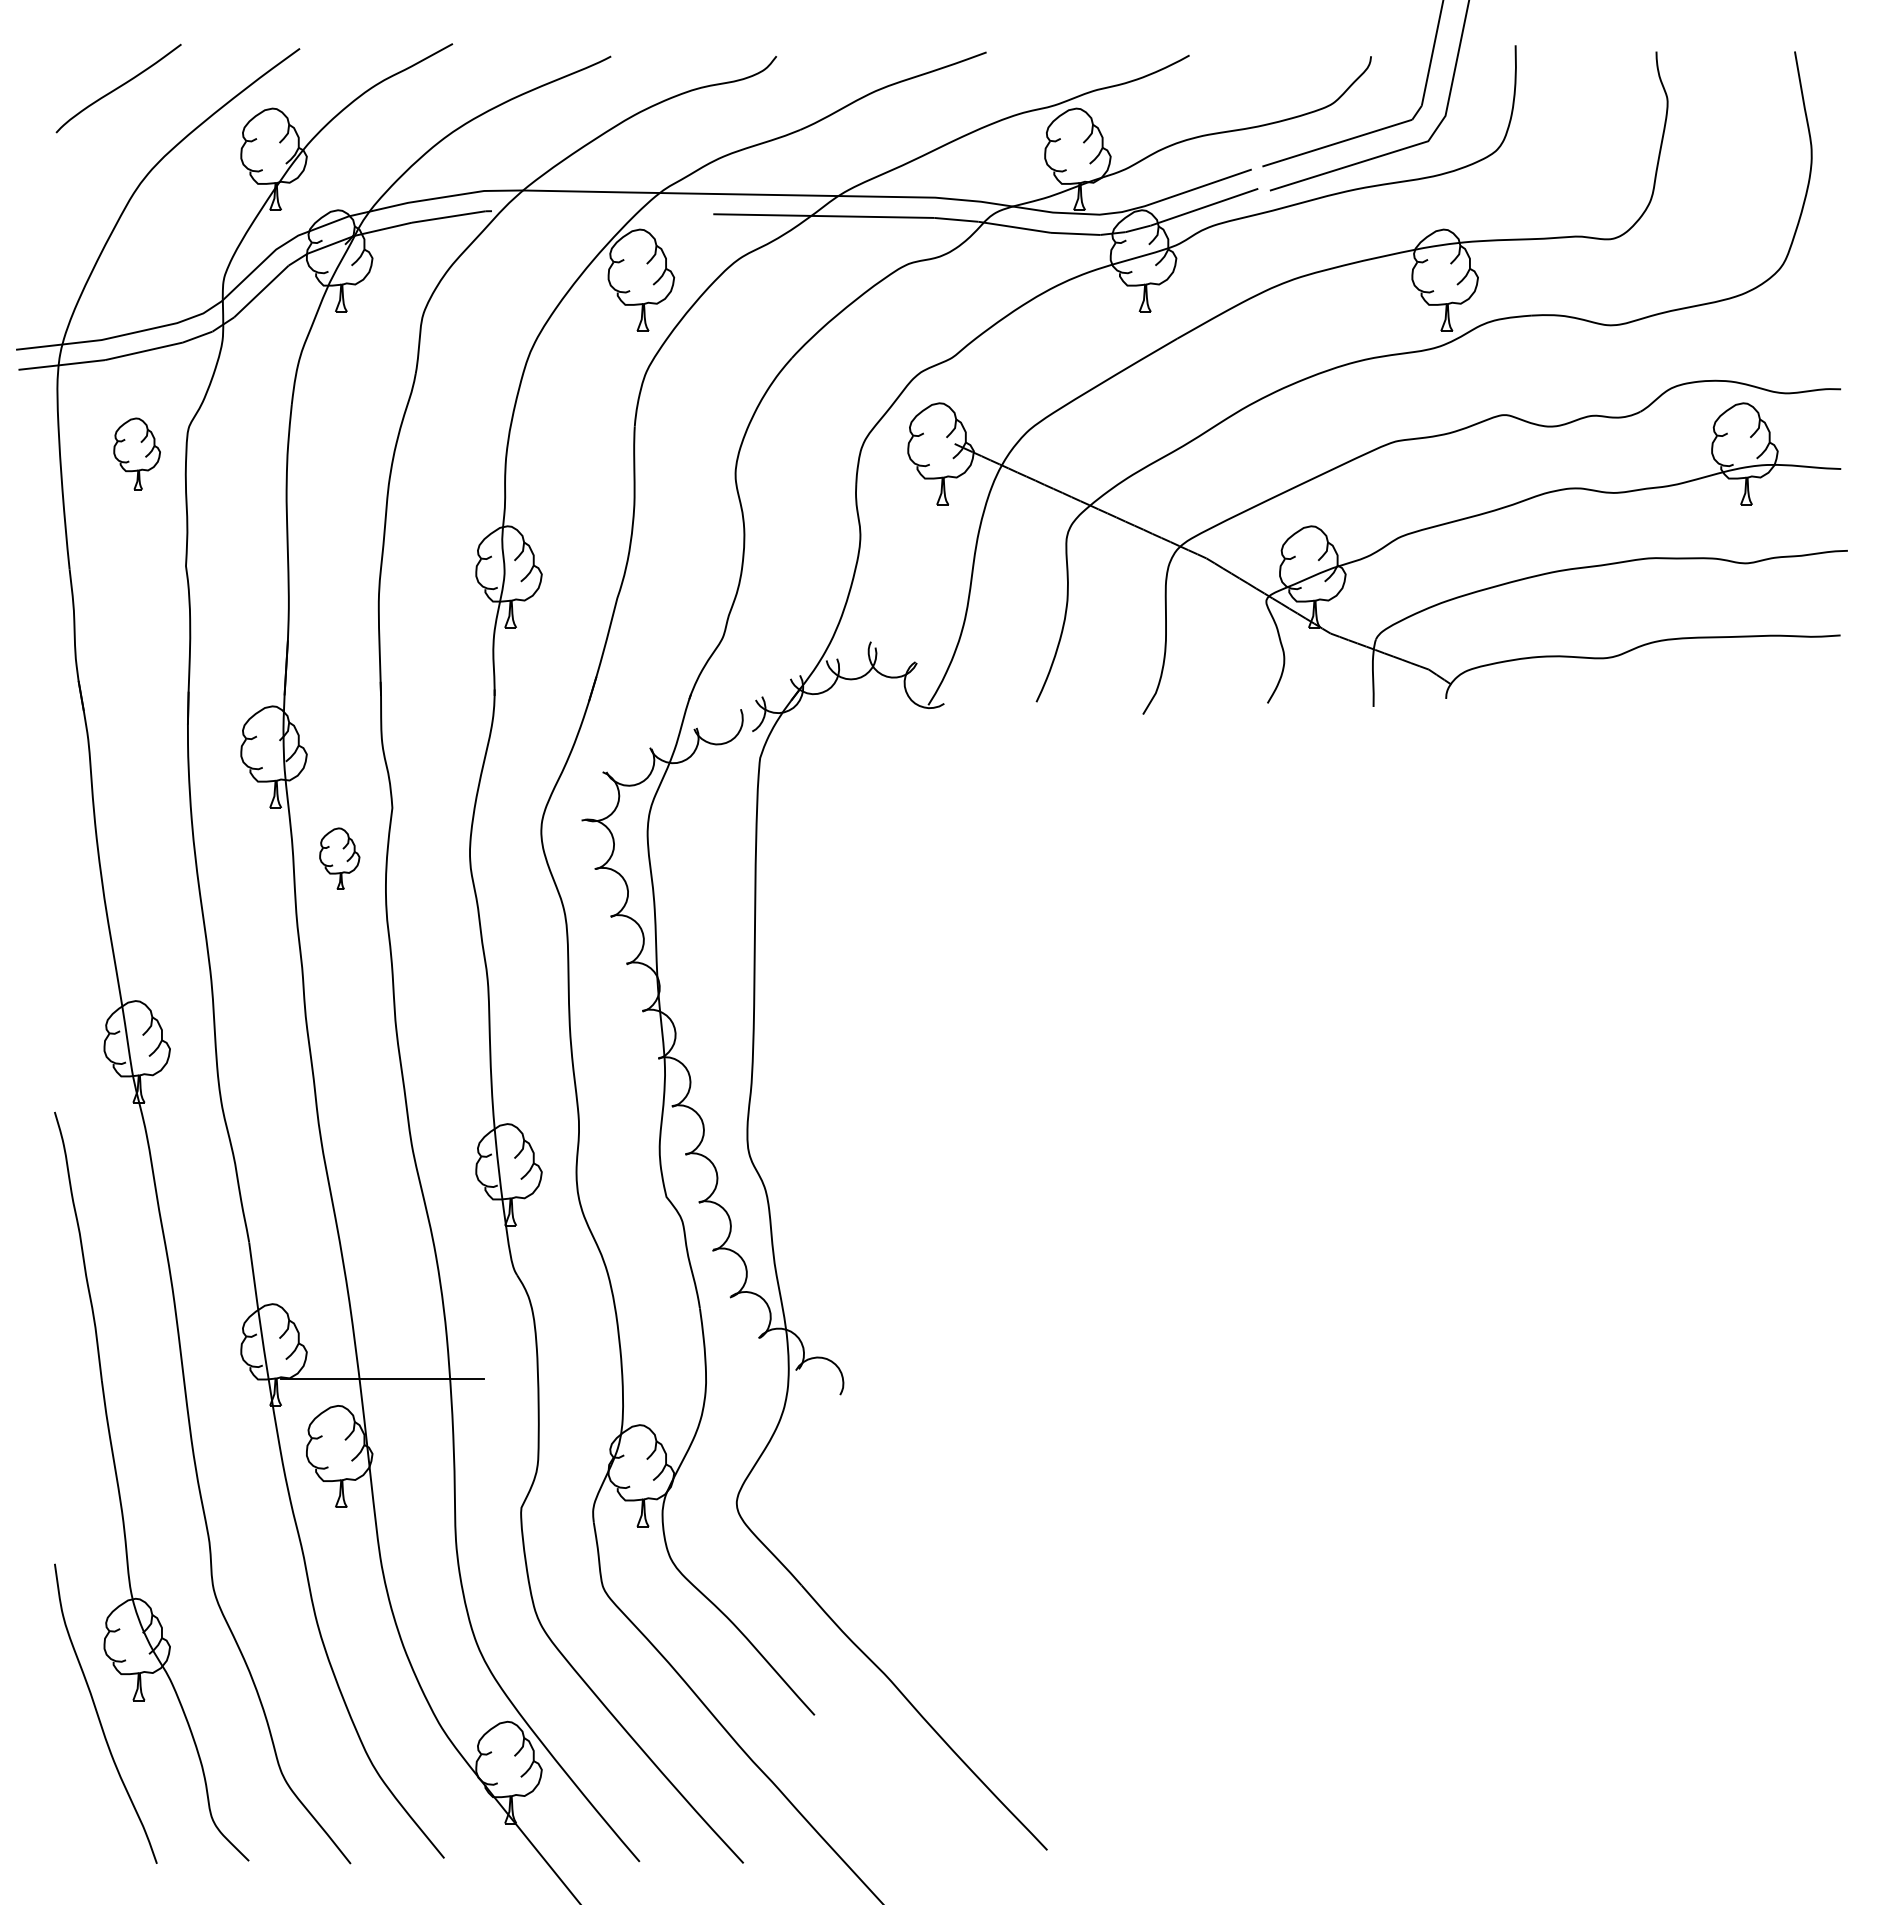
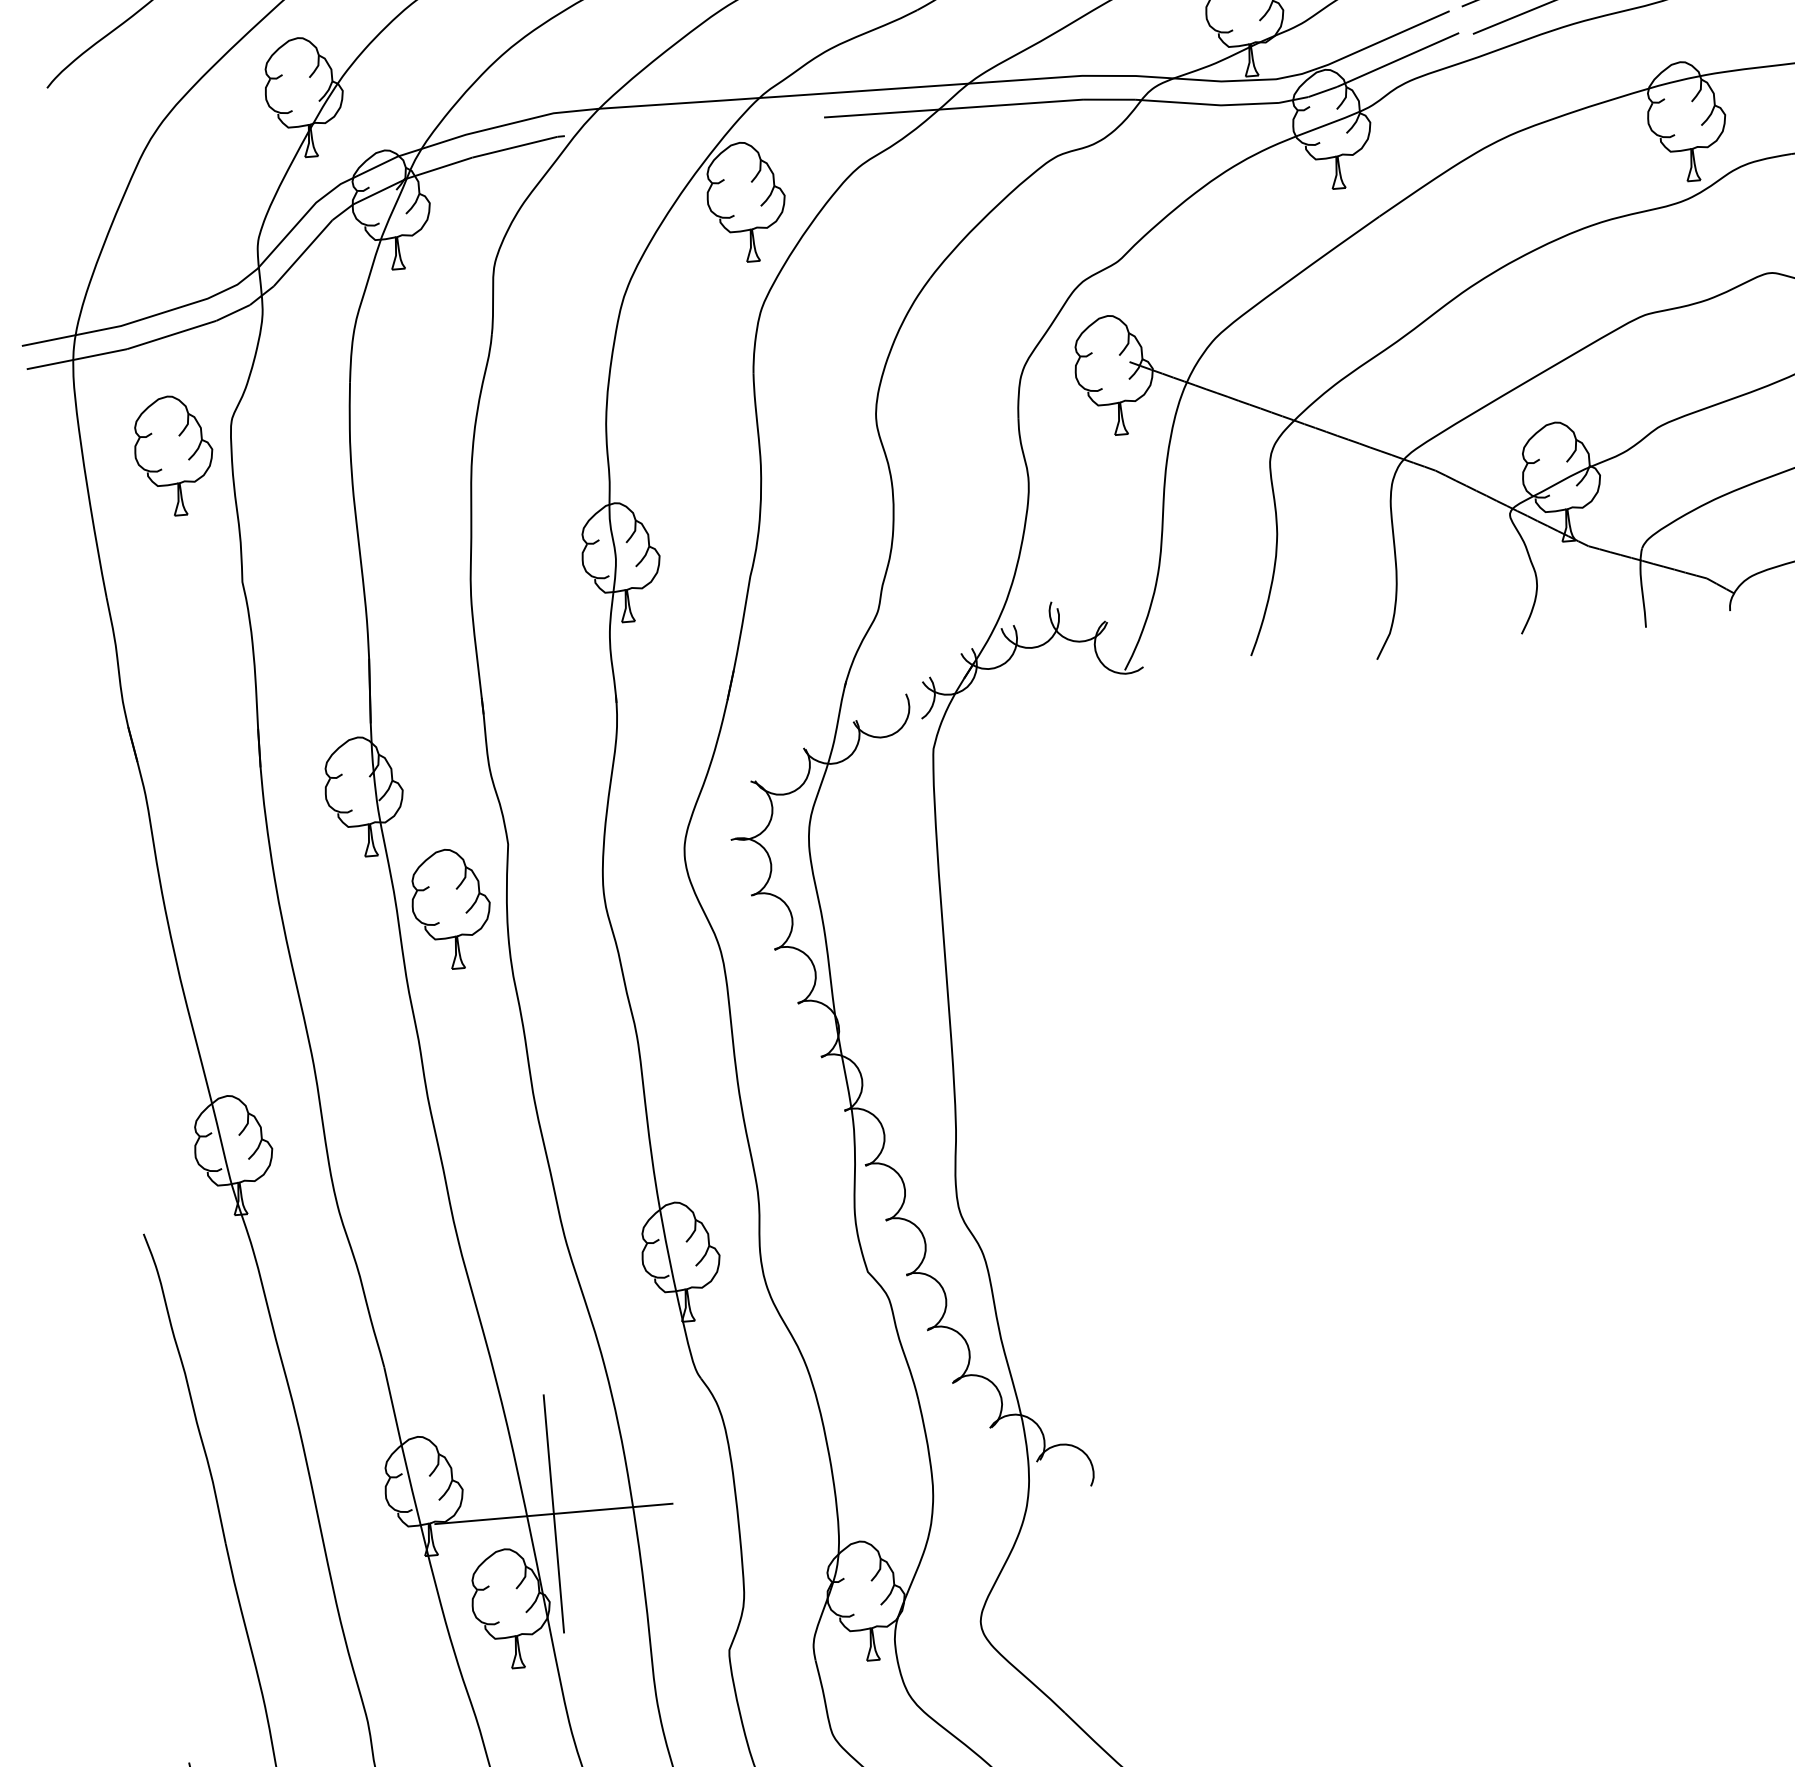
part: (136, 453) -> (173, 455), size x1.43
part: (339, 858) -> (451, 908), size x1.67
line: (382, 1379) -> (553, 1514), added

